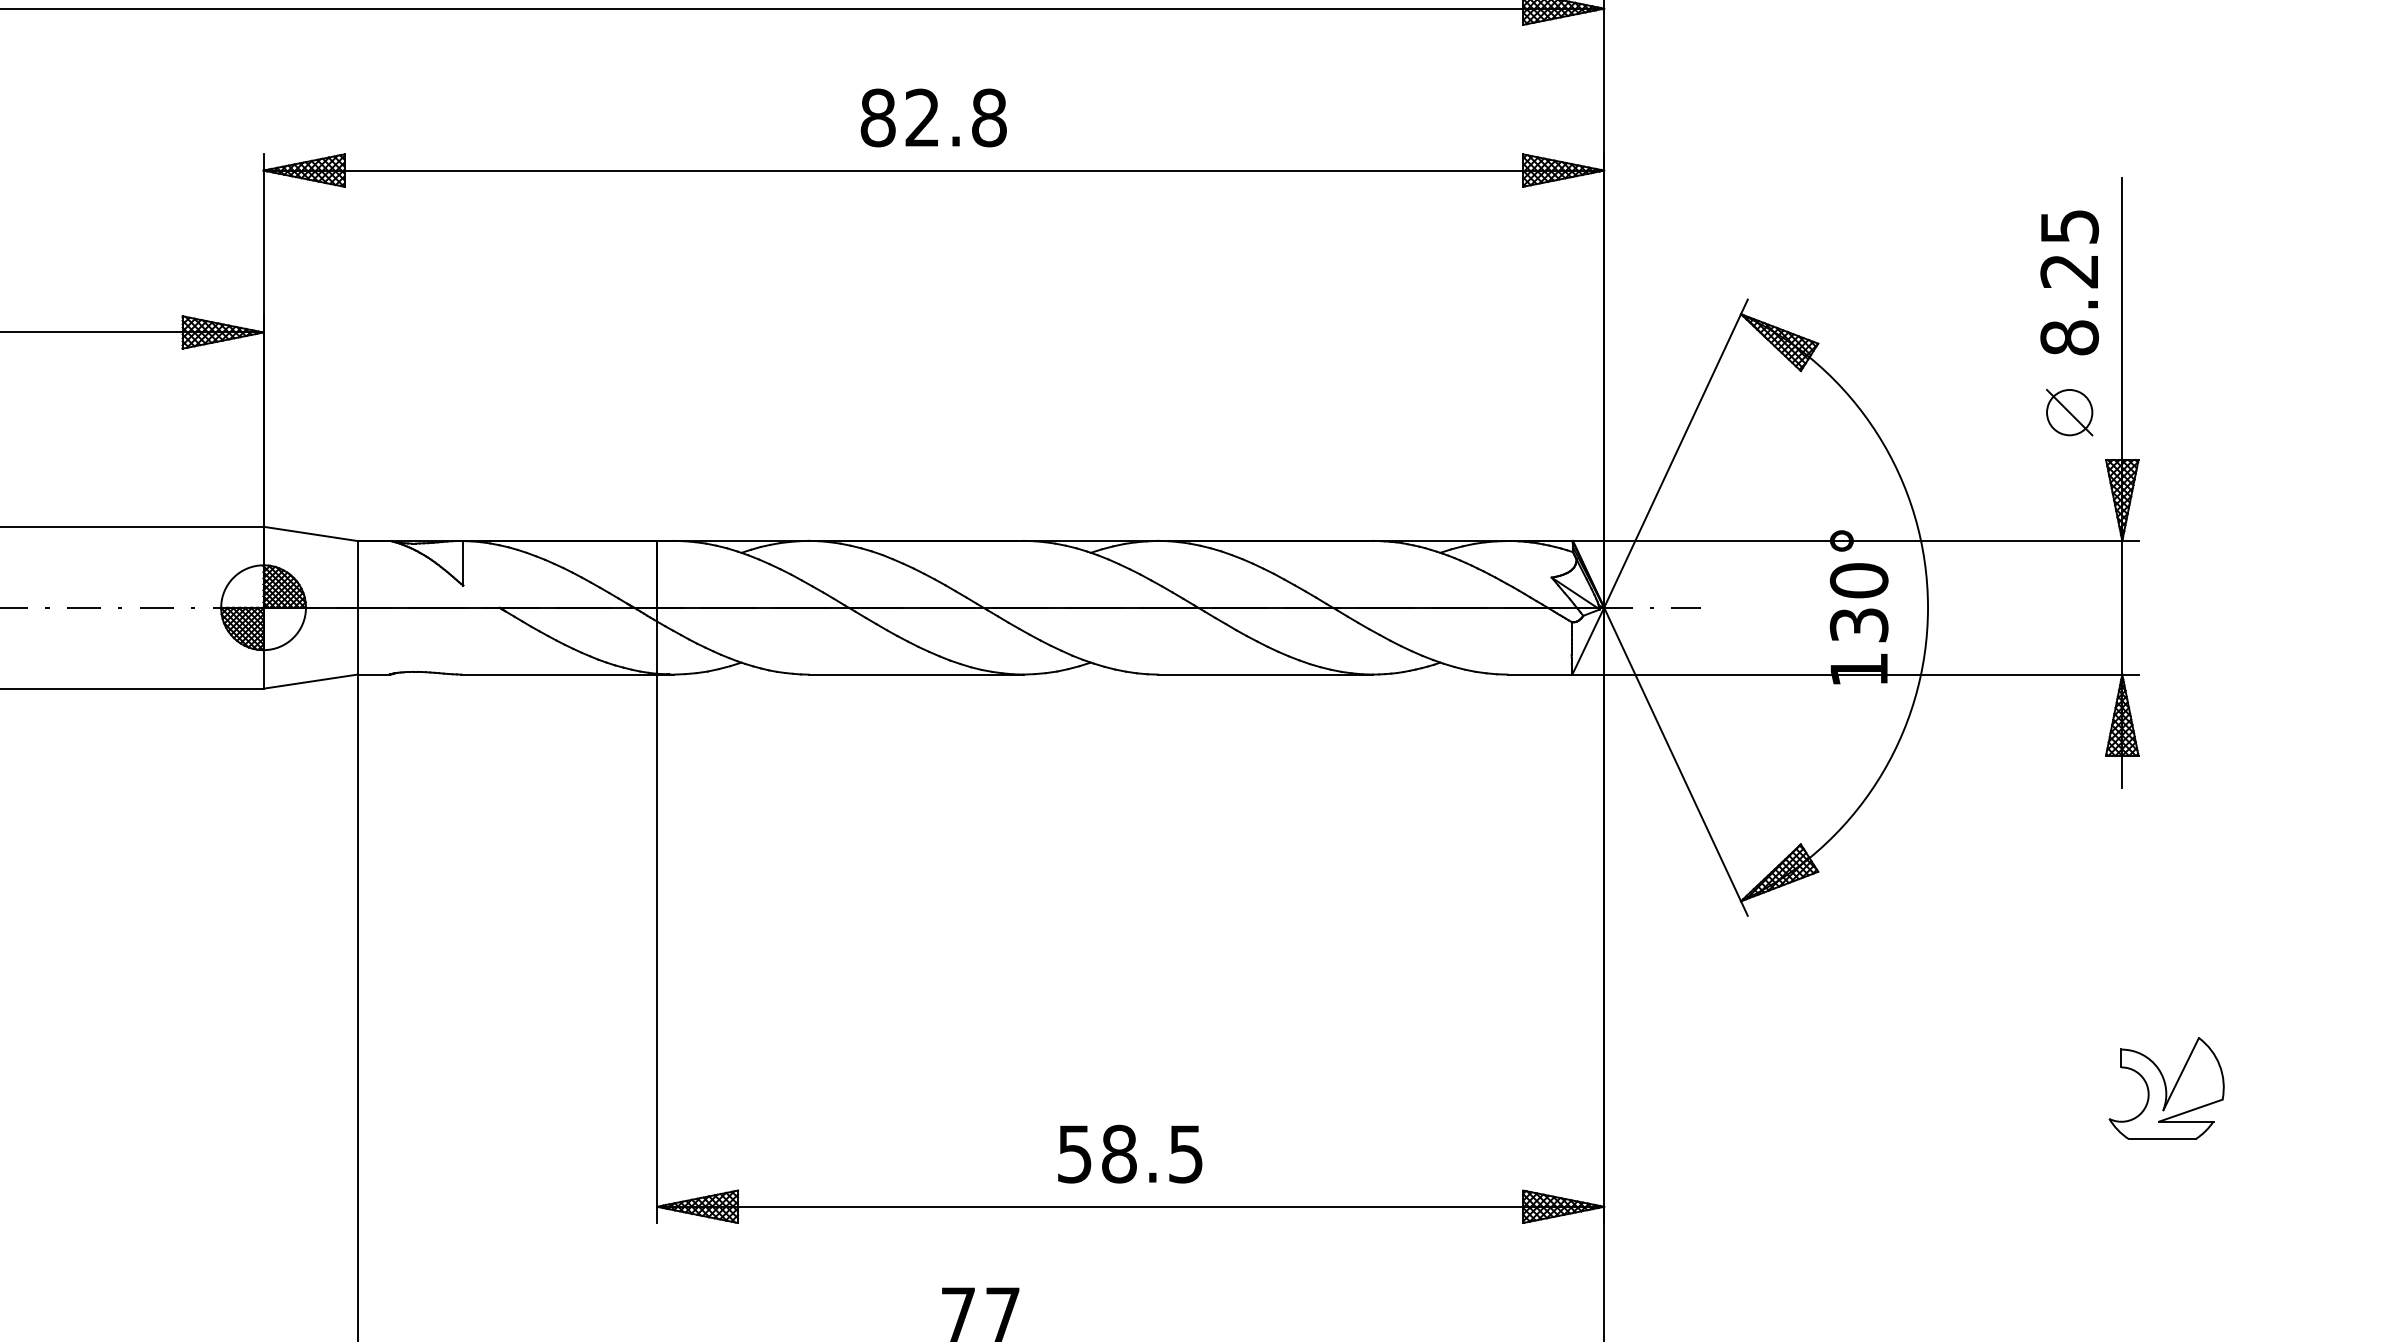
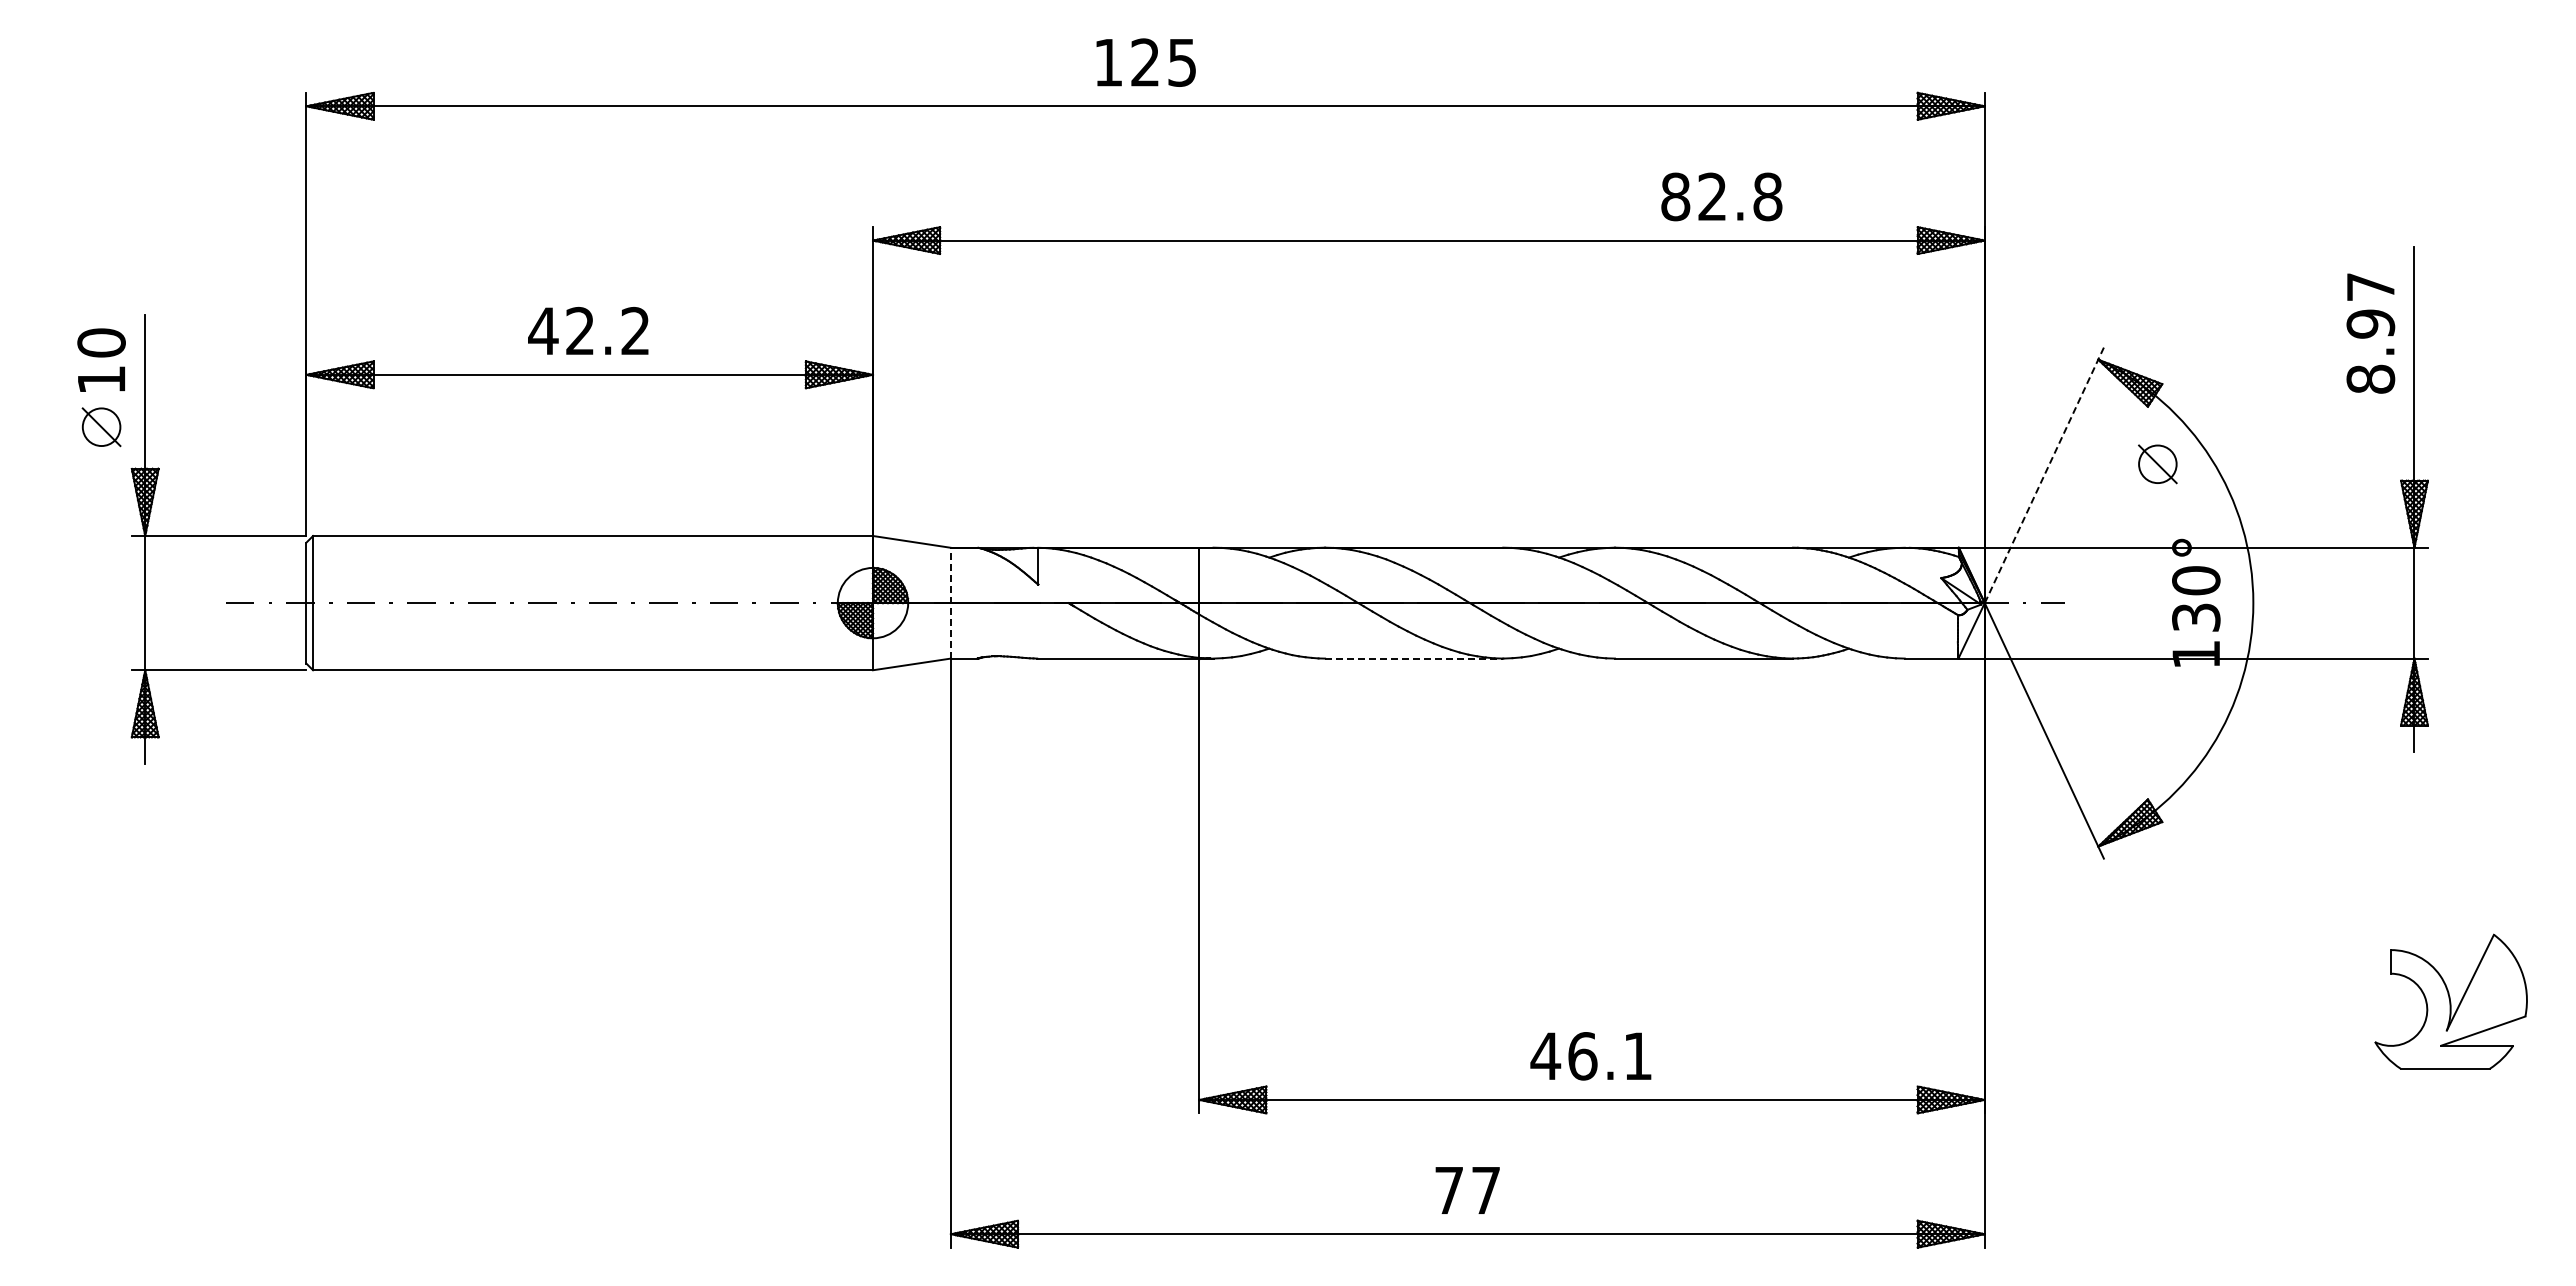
text: (933, 117) -> (1721, 196), moved
text: (2069, 248) -> (2370, 305), 8.25 -> 8.97
part: (2069, 412) -> (2157, 464), moved
line: (1676, 453) -> (2044, 475), solid -> dashed
line: (357, 606) -> (950, 602), solid -> dashed
line: (916, 674) -> (1414, 658), solid -> dashed
part: (2166, 1088) -> (2451, 1001), size x1.6
text: (1128, 1154) -> (1590, 1056), 58.5 -> 46.1

